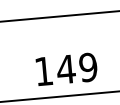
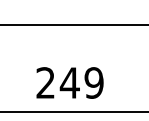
text: (43, 70) -> (45, 82), 149 -> 249

